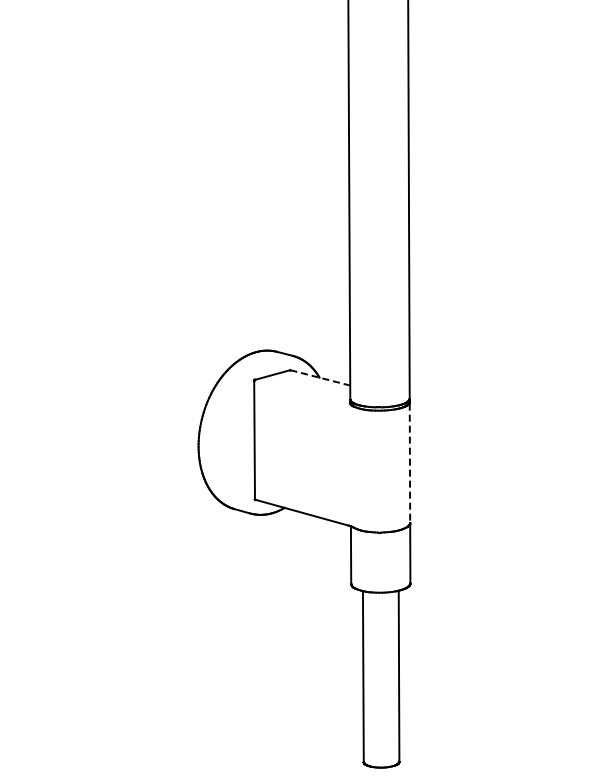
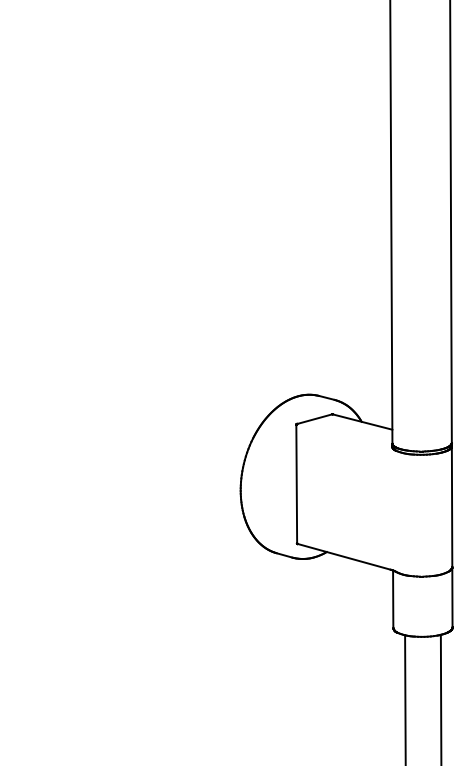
line: (320, 377) -> (362, 421), dashed -> solid
line: (409, 463) -> (451, 507), dashed -> solid

